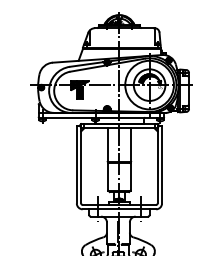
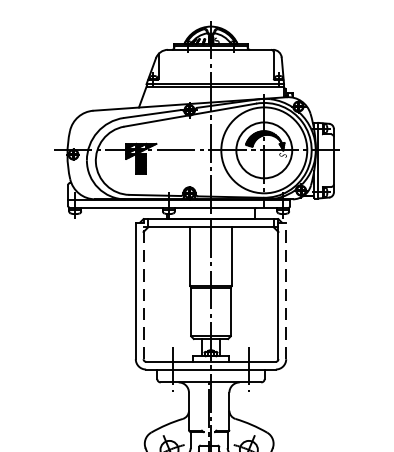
line: (81, 163) -> (144, 288), solid -> dashed
line: (162, 164) -> (287, 290), solid -> dashed

